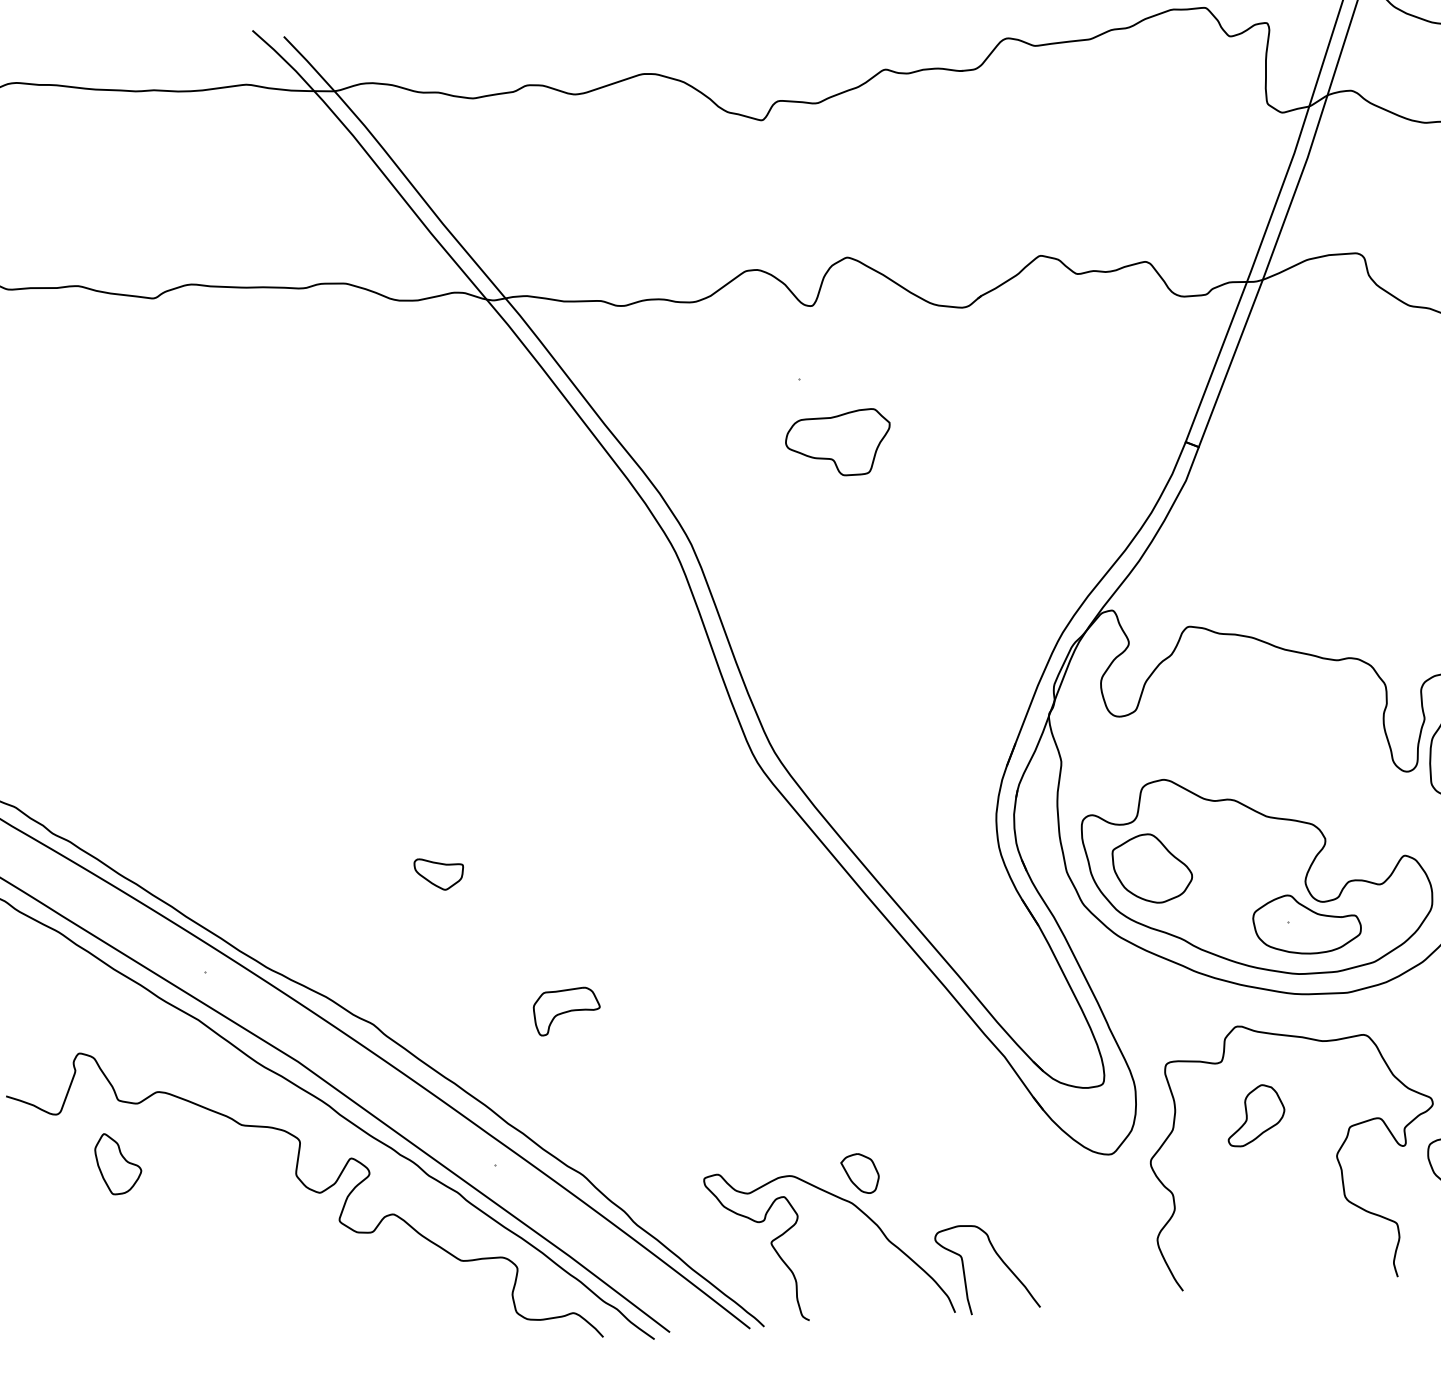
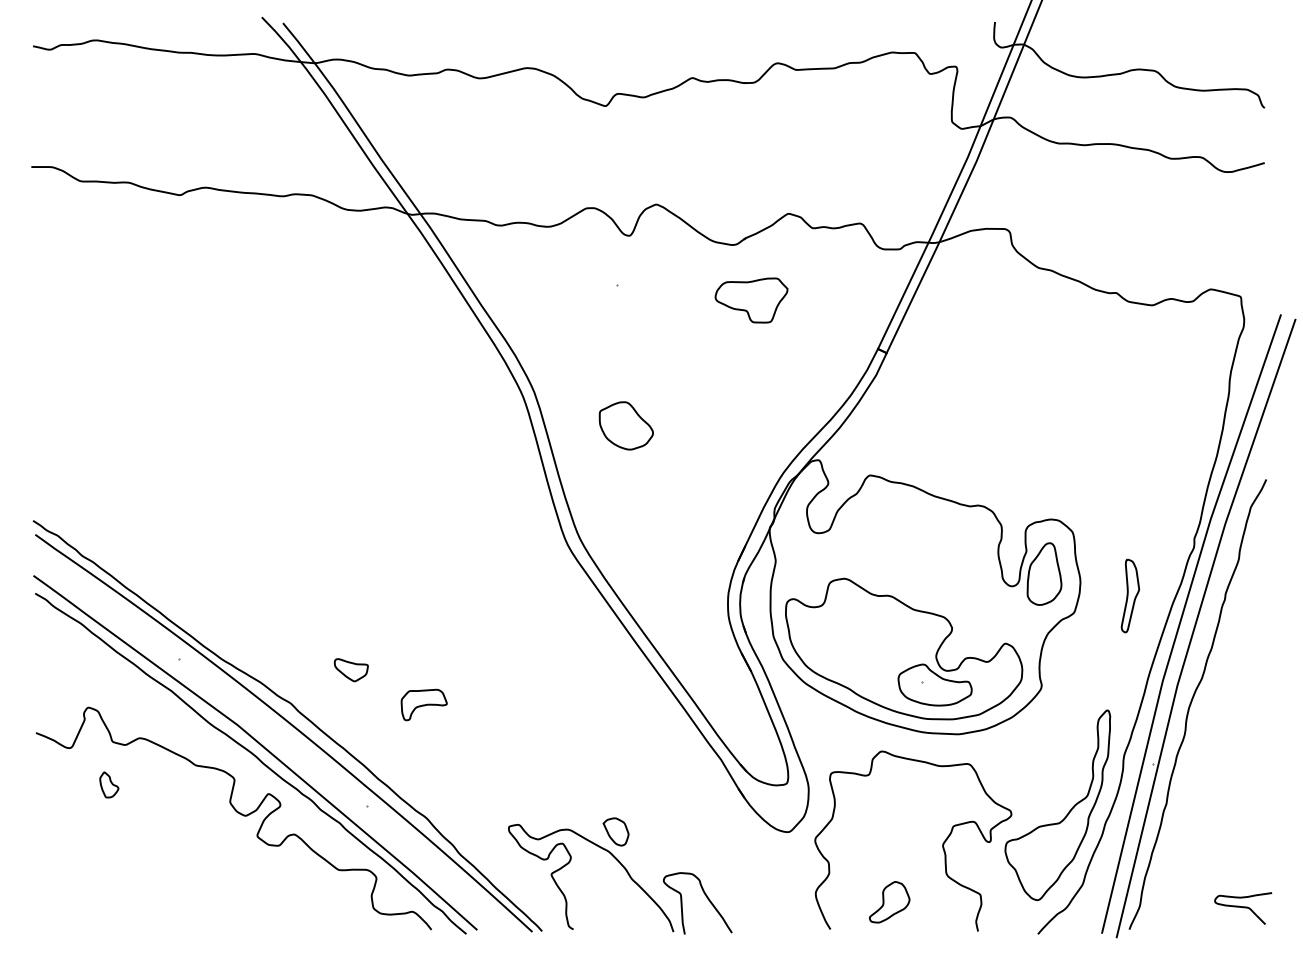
part: (838, 443) -> (751, 300), moved
part: (1151, 868) -> (625, 425), moved
part: (438, 874) -> (350, 670), moved
part: (1255, 1115) -> (889, 902), moved
part: (118, 1162) -> (109, 784), size x0.6

